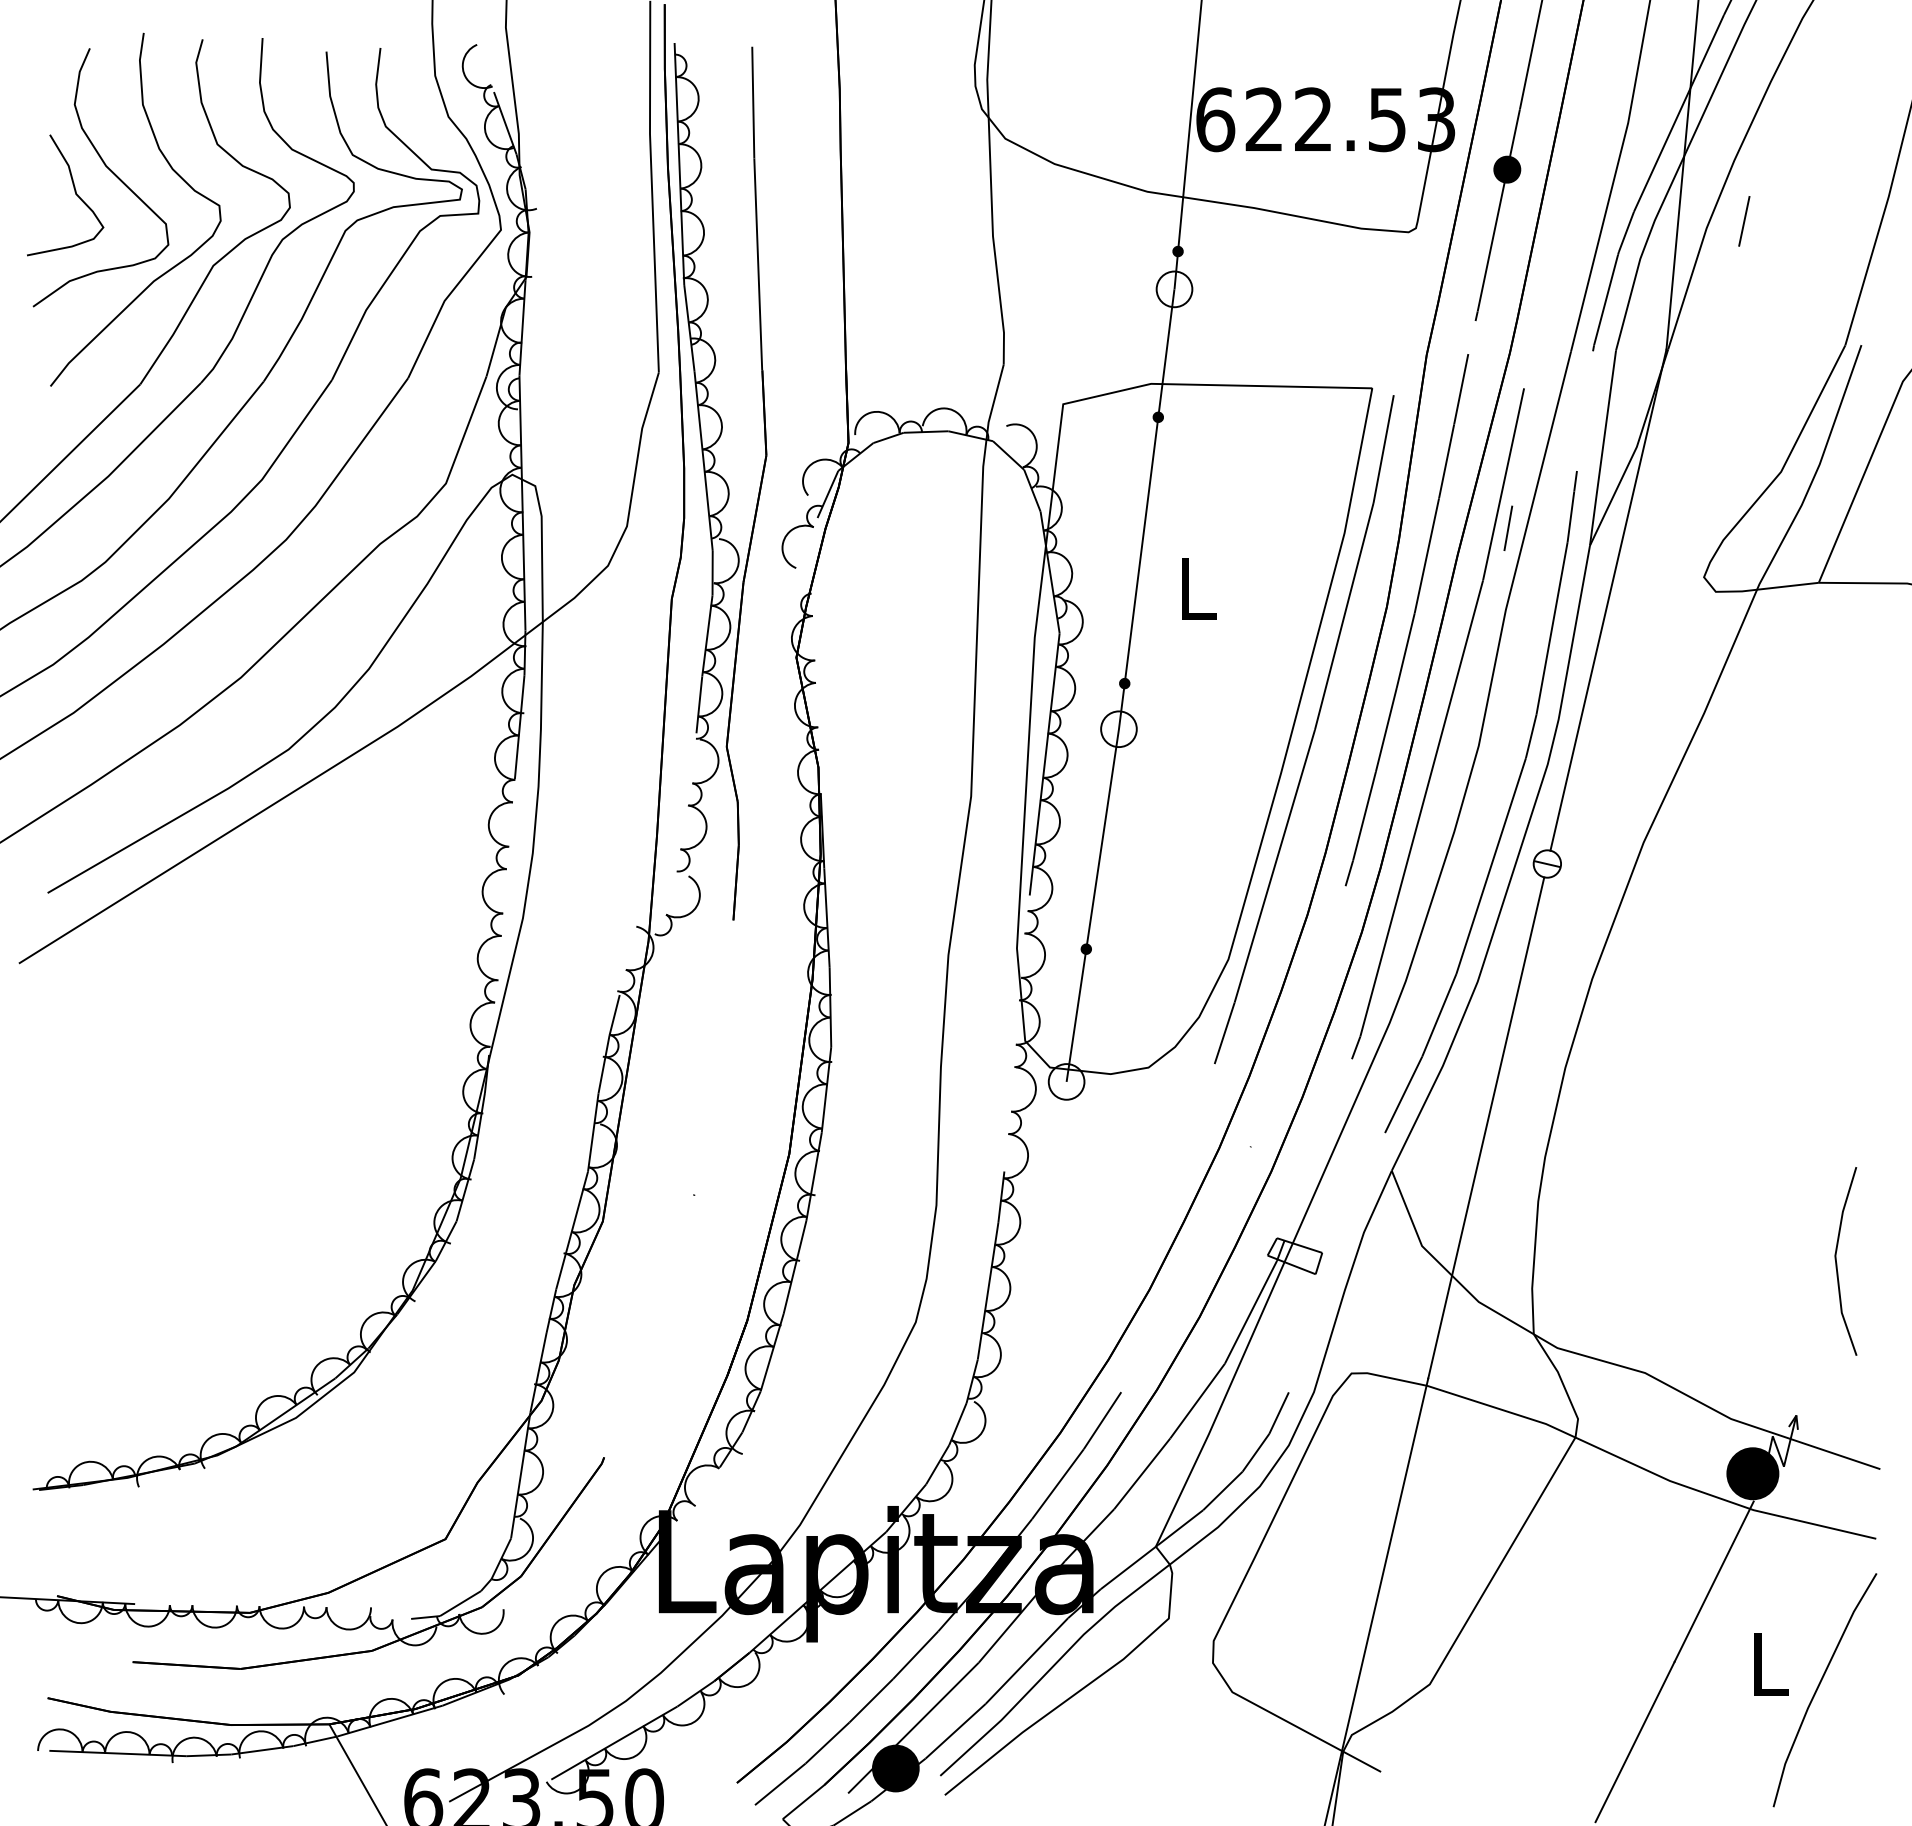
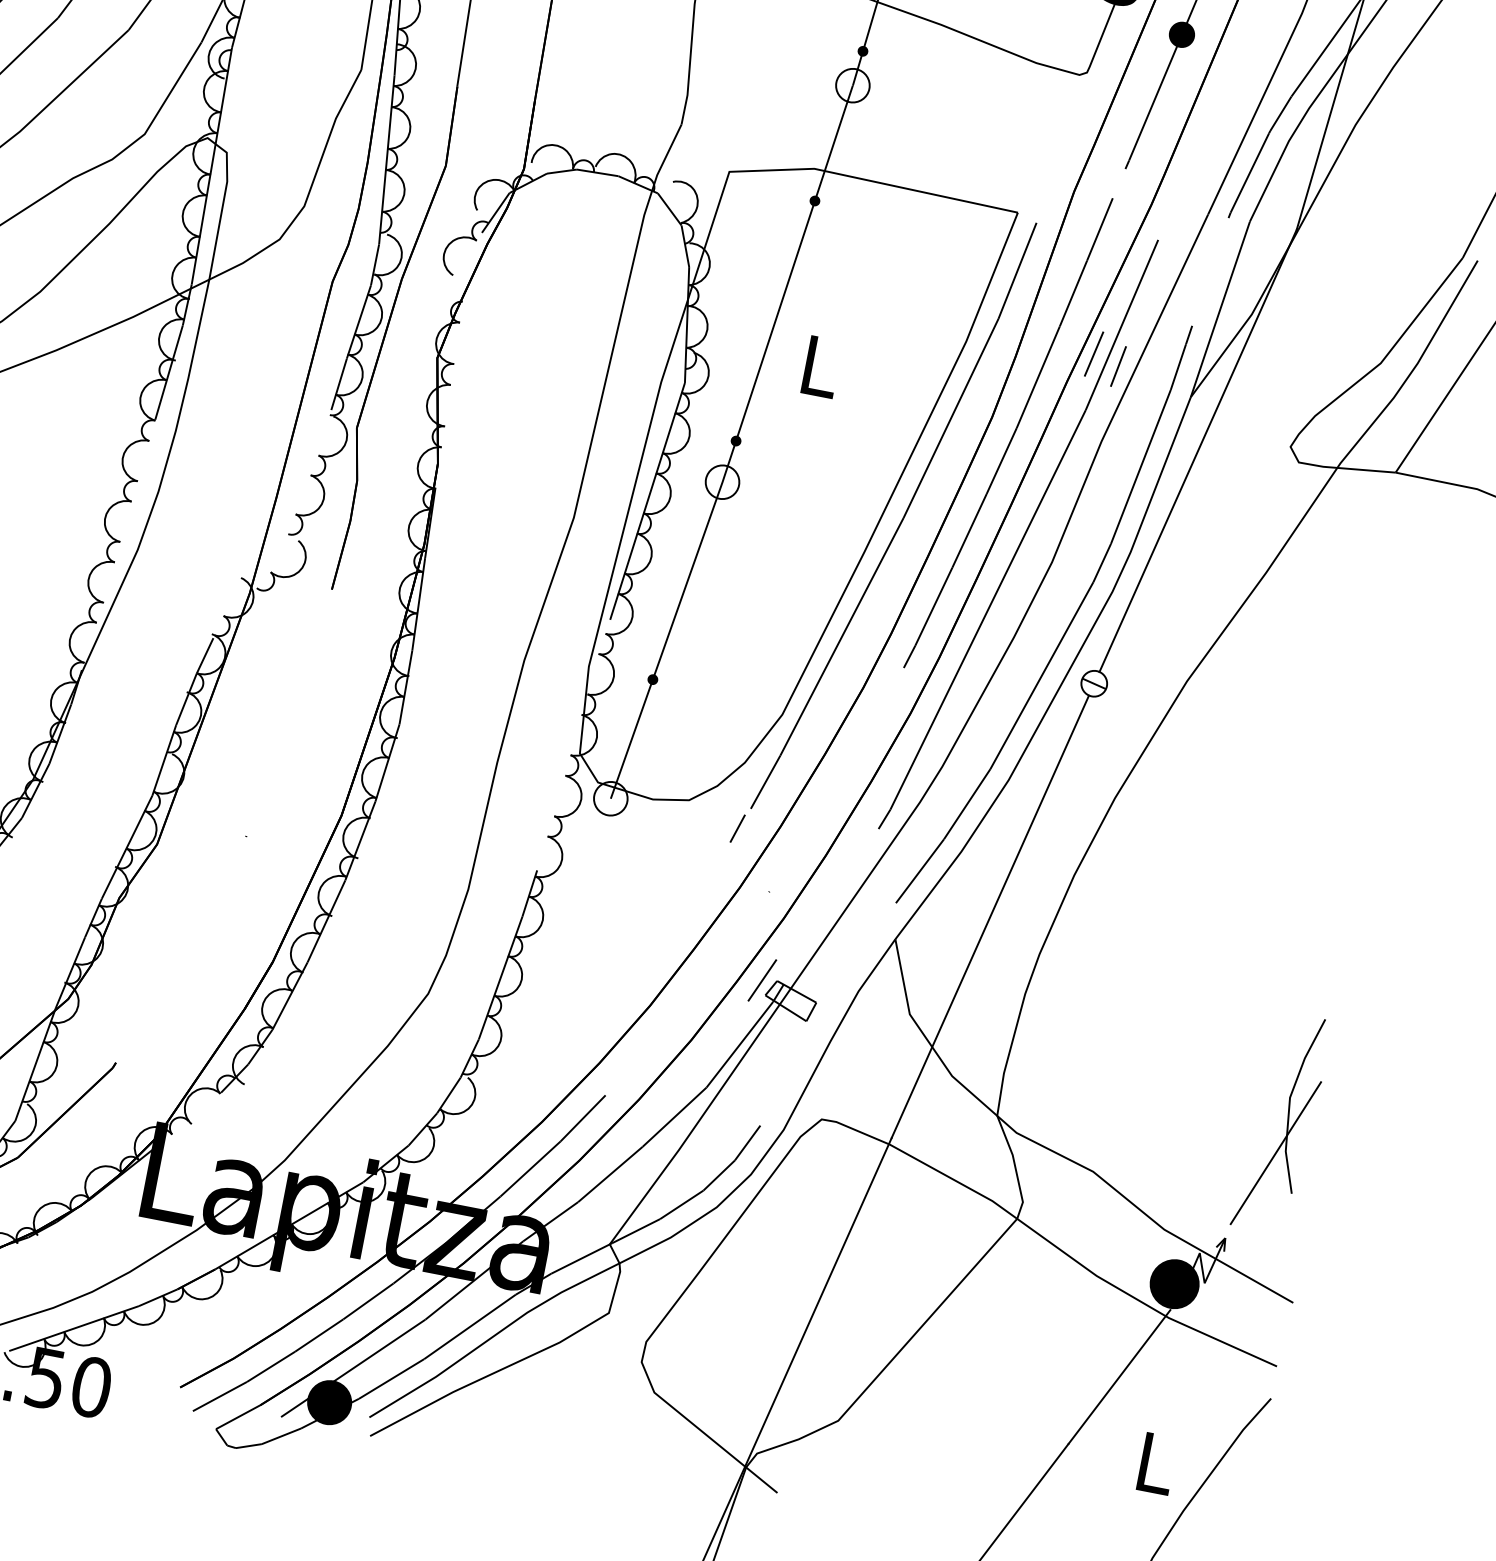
line: (1744, 221) -> (1094, 354), moved
line: (1204, 1087) -> (737, 828), added
line: (1261, 1240) -> (762, 980), added
line: (1831, 1316) -> (1275, 1152), added

